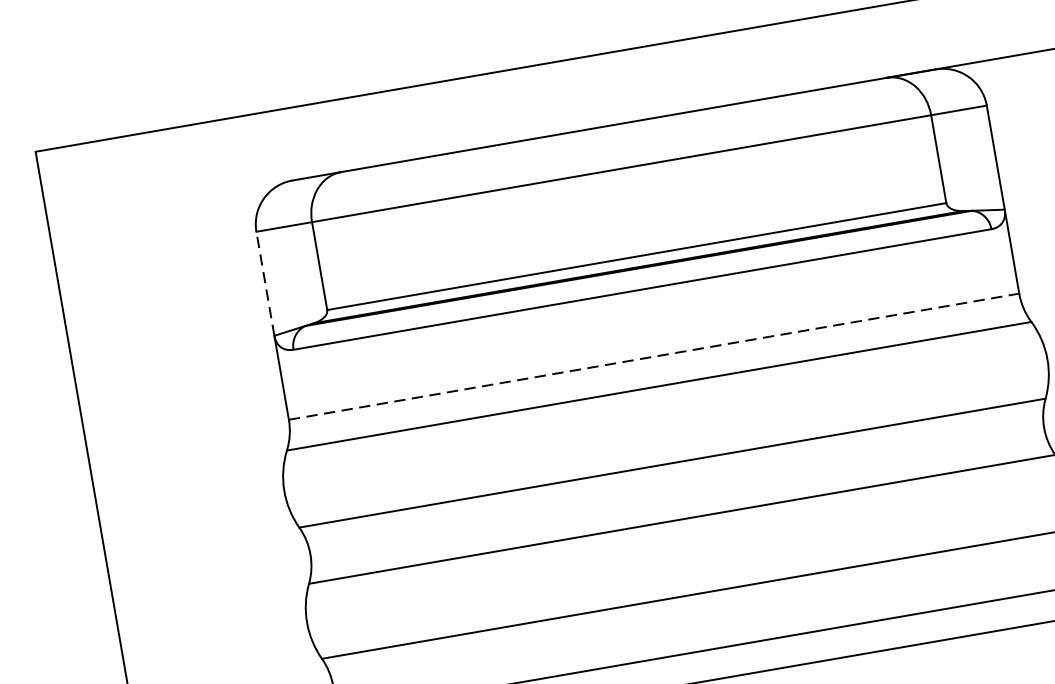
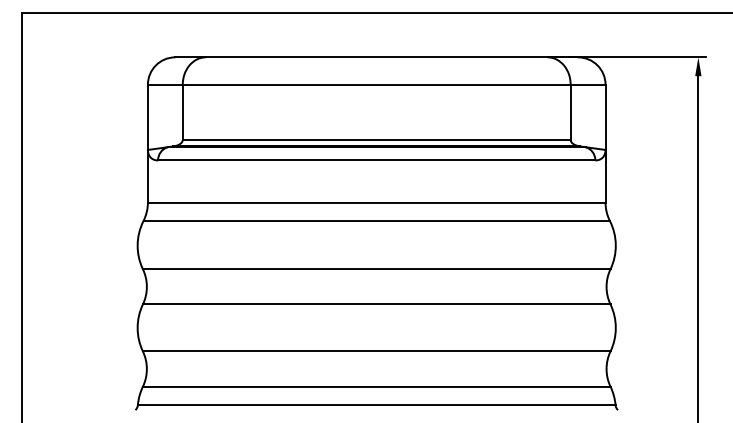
line: (264, 284) -> (147, 117), dashed -> solid
line: (653, 356) -> (376, 202), dashed -> solid

